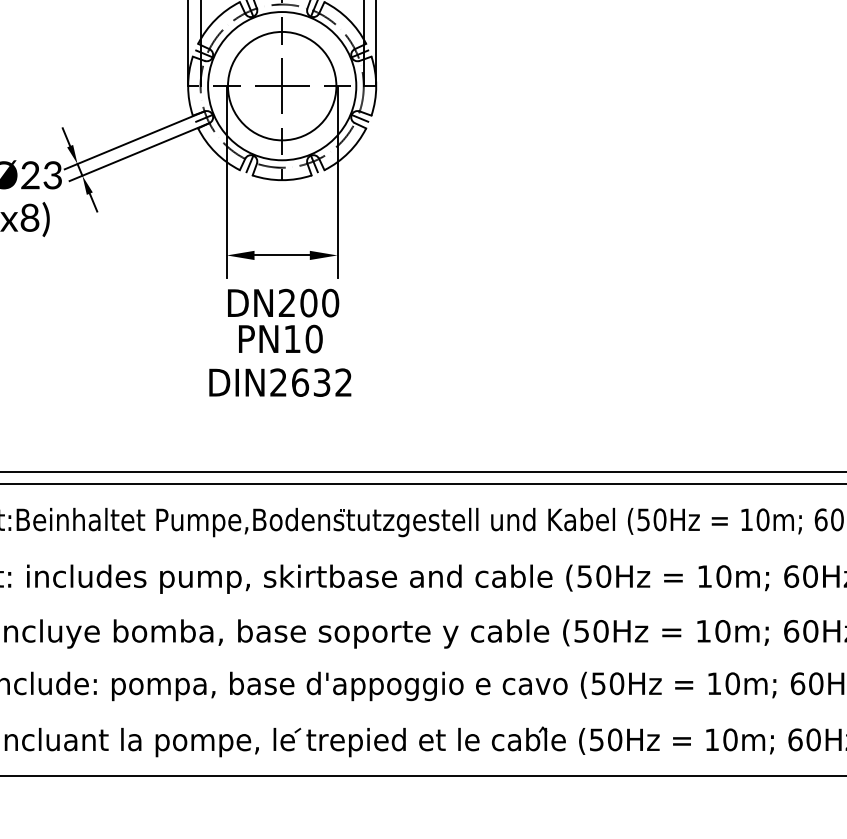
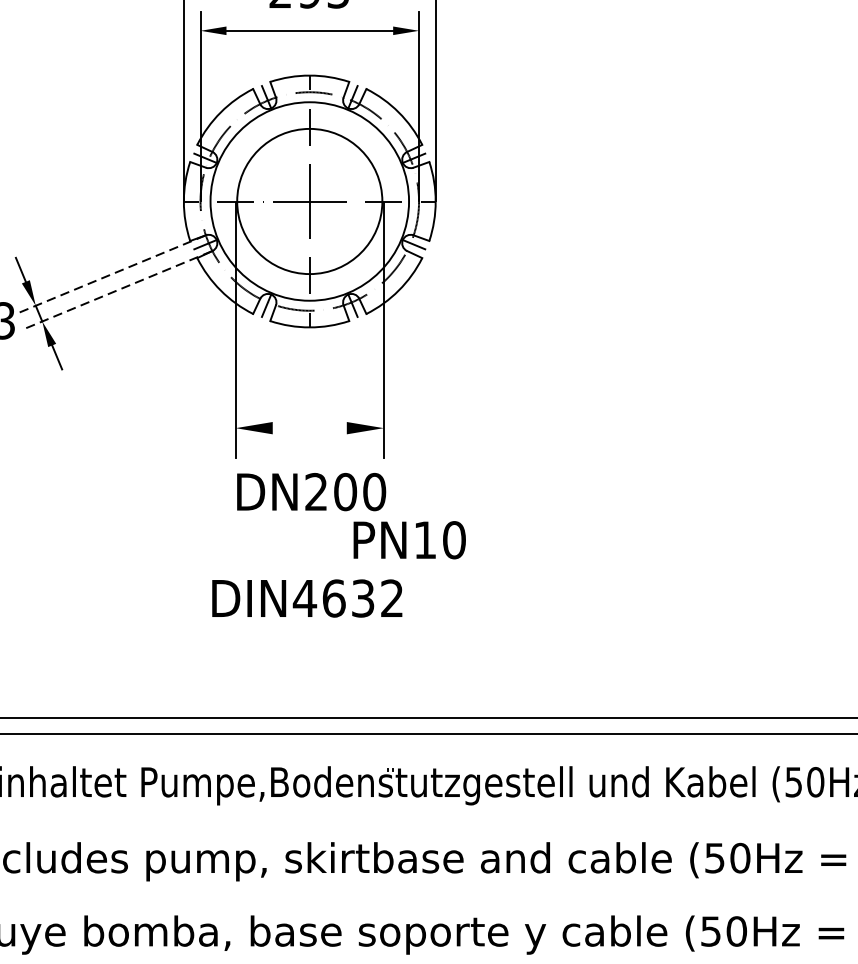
line: (133, 140) -> (110, 274), solid -> dashed
line: (138, 152) -> (117, 290), solid -> dashed
line: (281, 255) -> (308, 428), removed
text: (280, 338) -> (409, 539), moved
text: (278, 382) -> (304, 598), DIN2632 -> DIN4632

